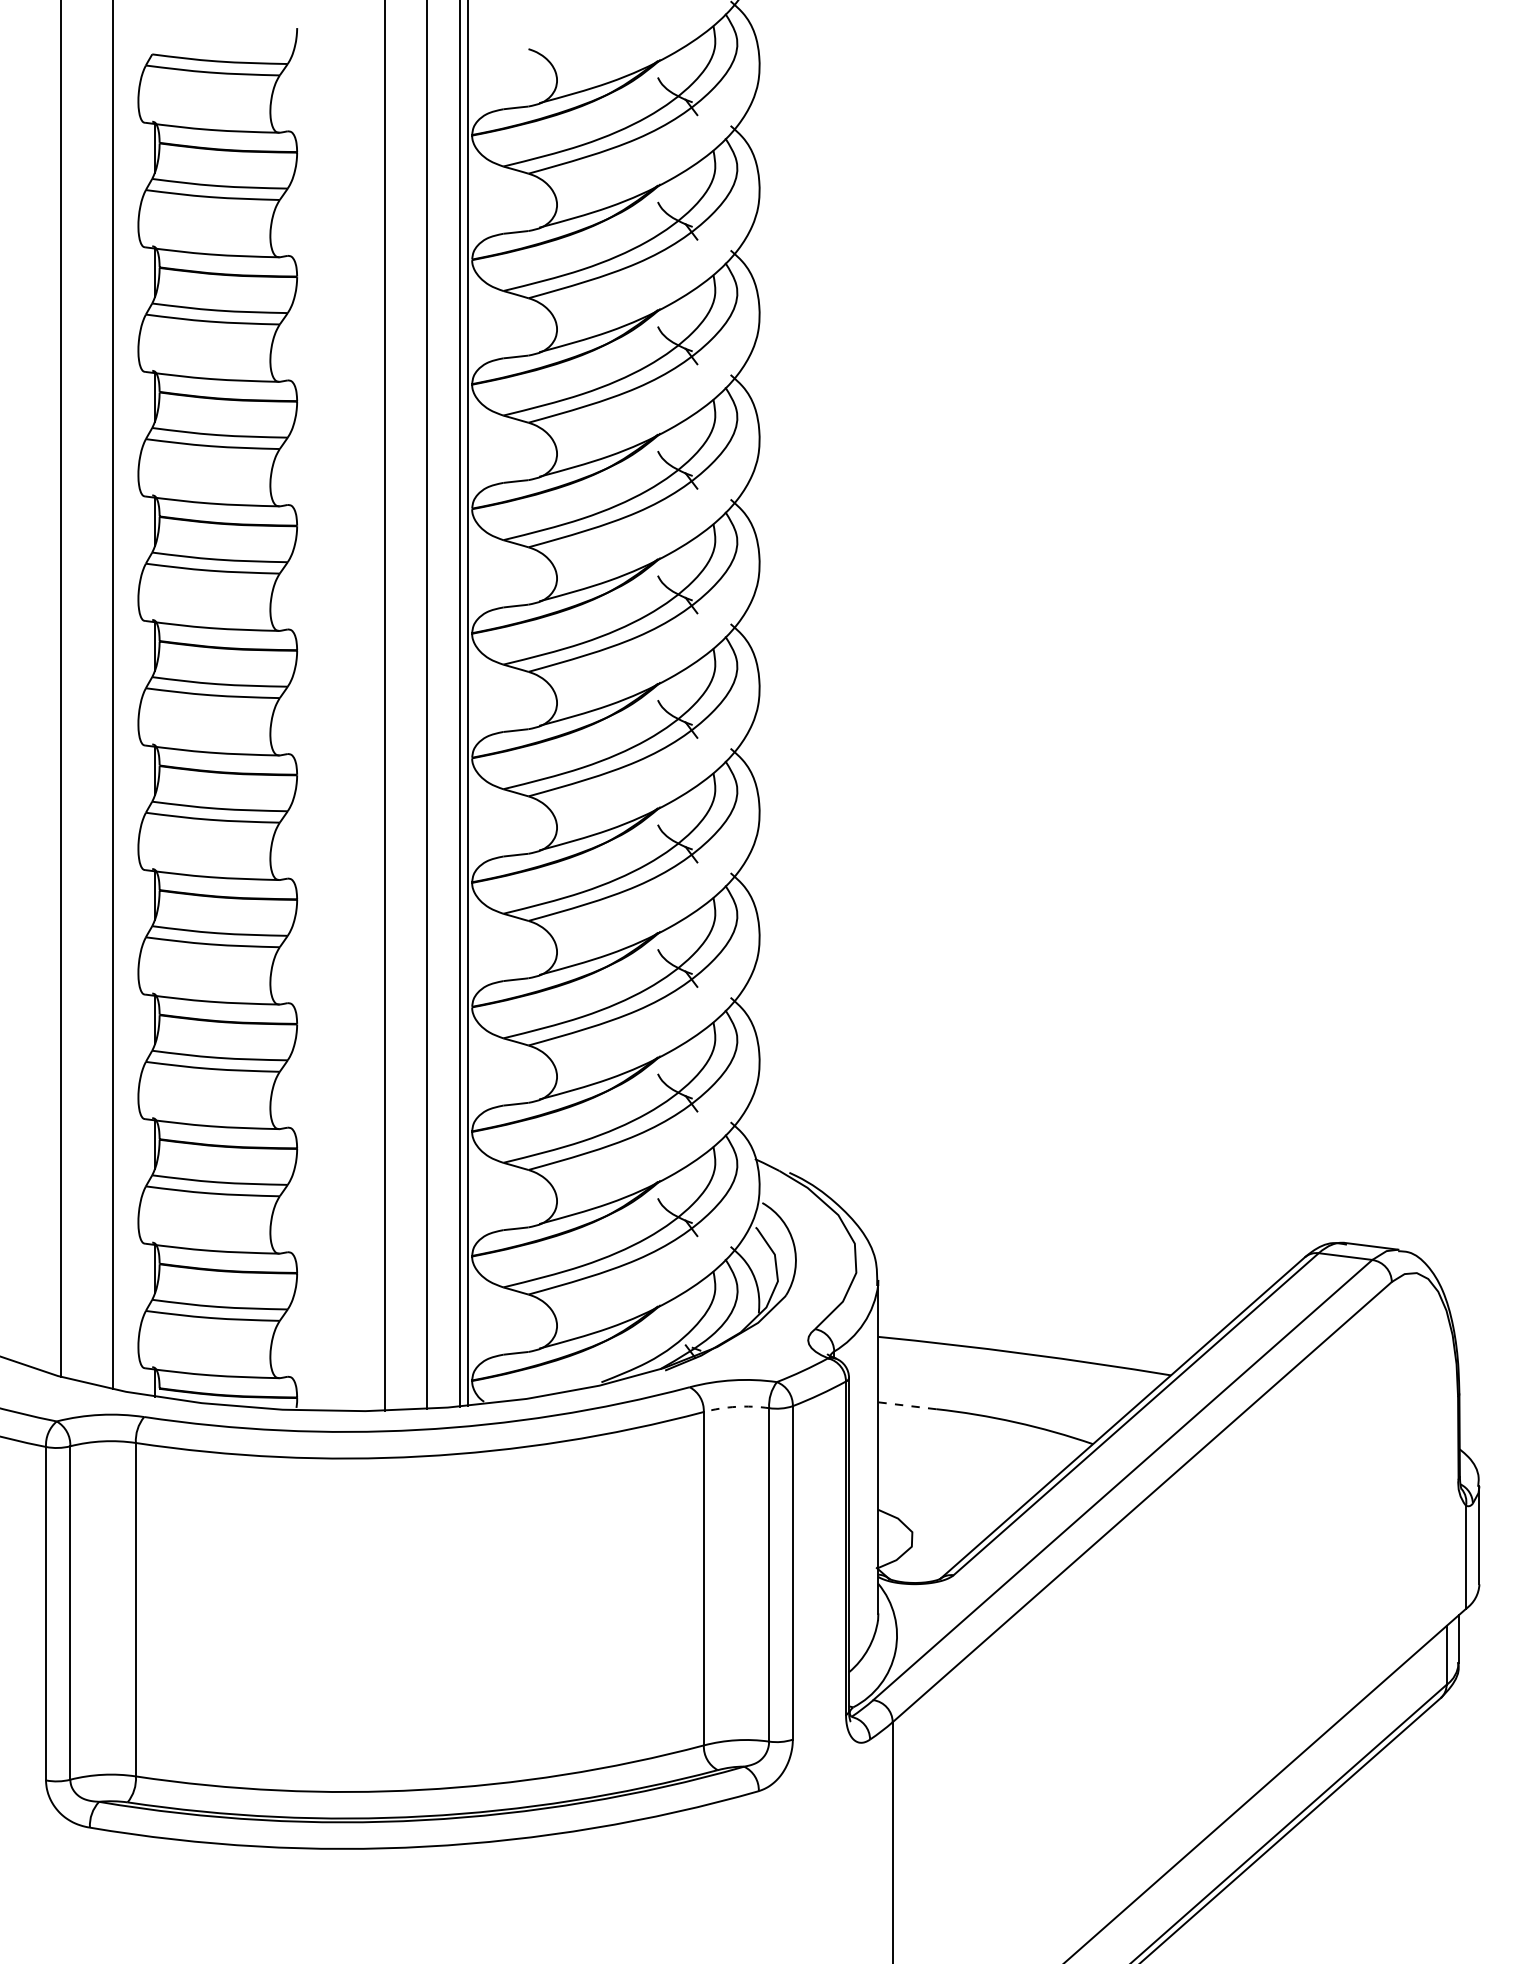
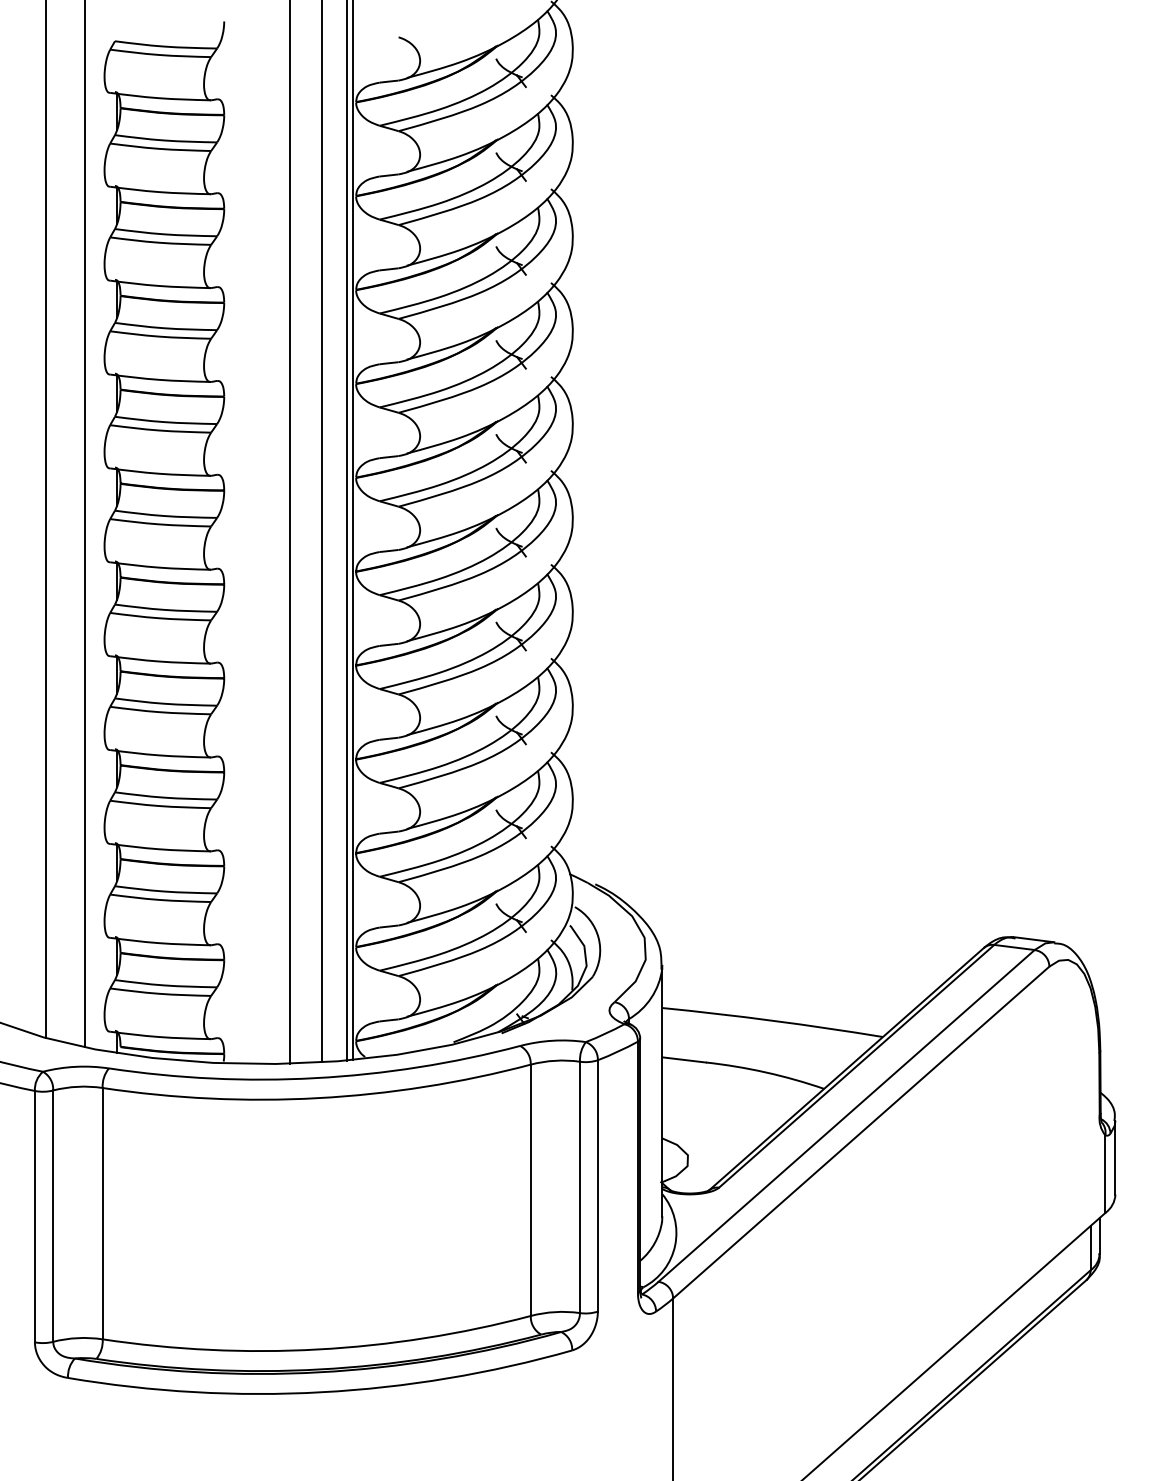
line: (906, 1405) -> (683, 1059), dashed -> solid
arc: (736, 1406) -> (555, 1060), dashed -> solid

